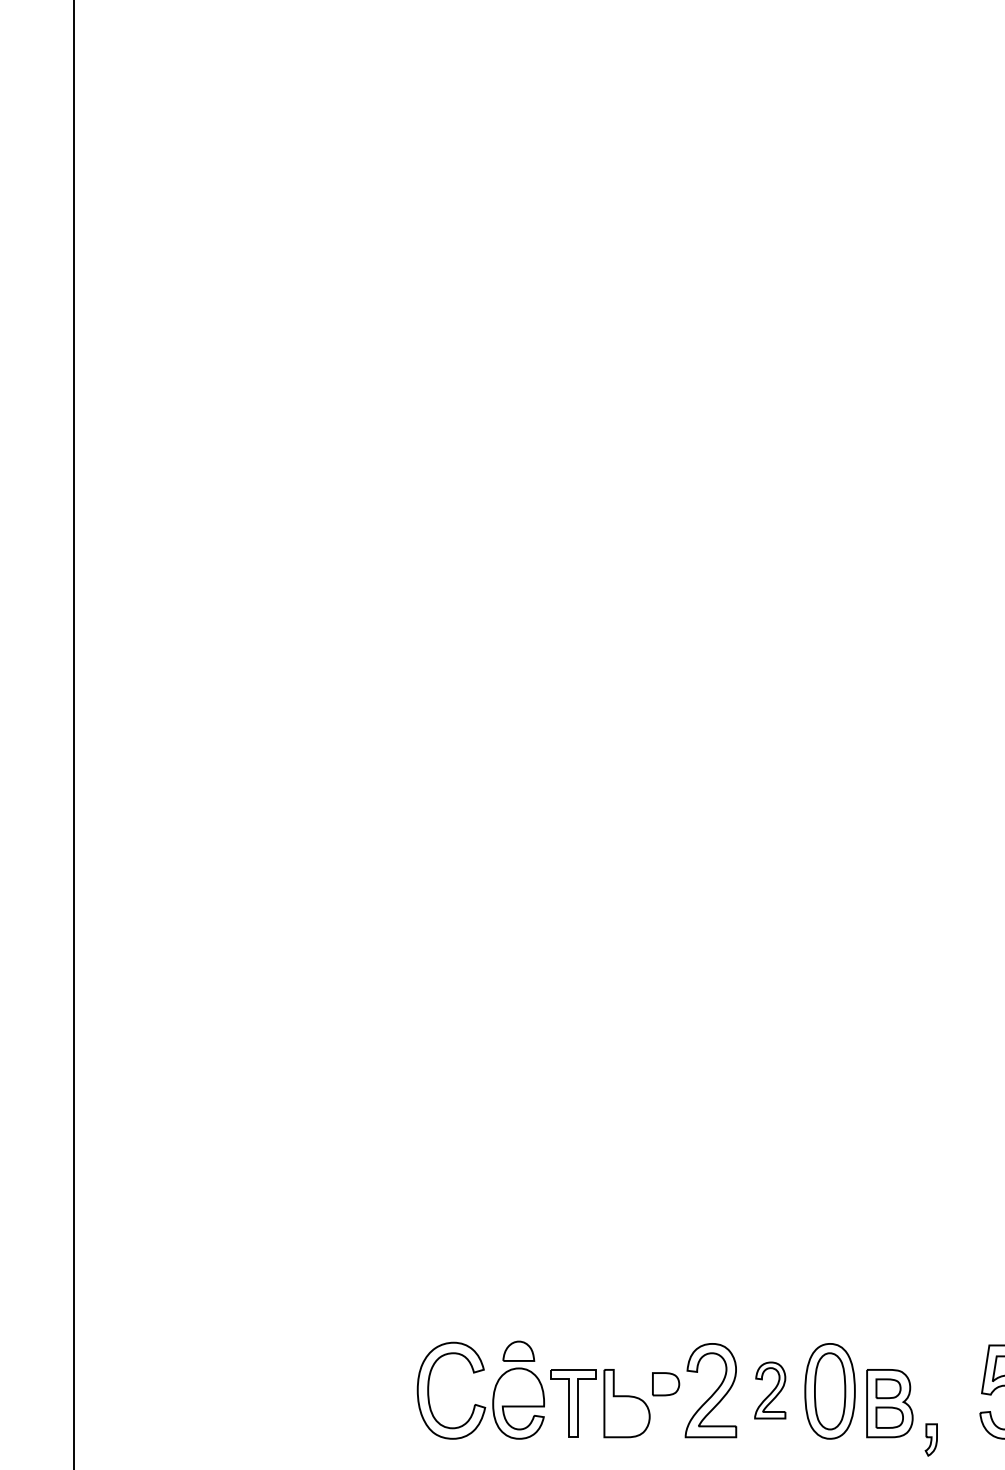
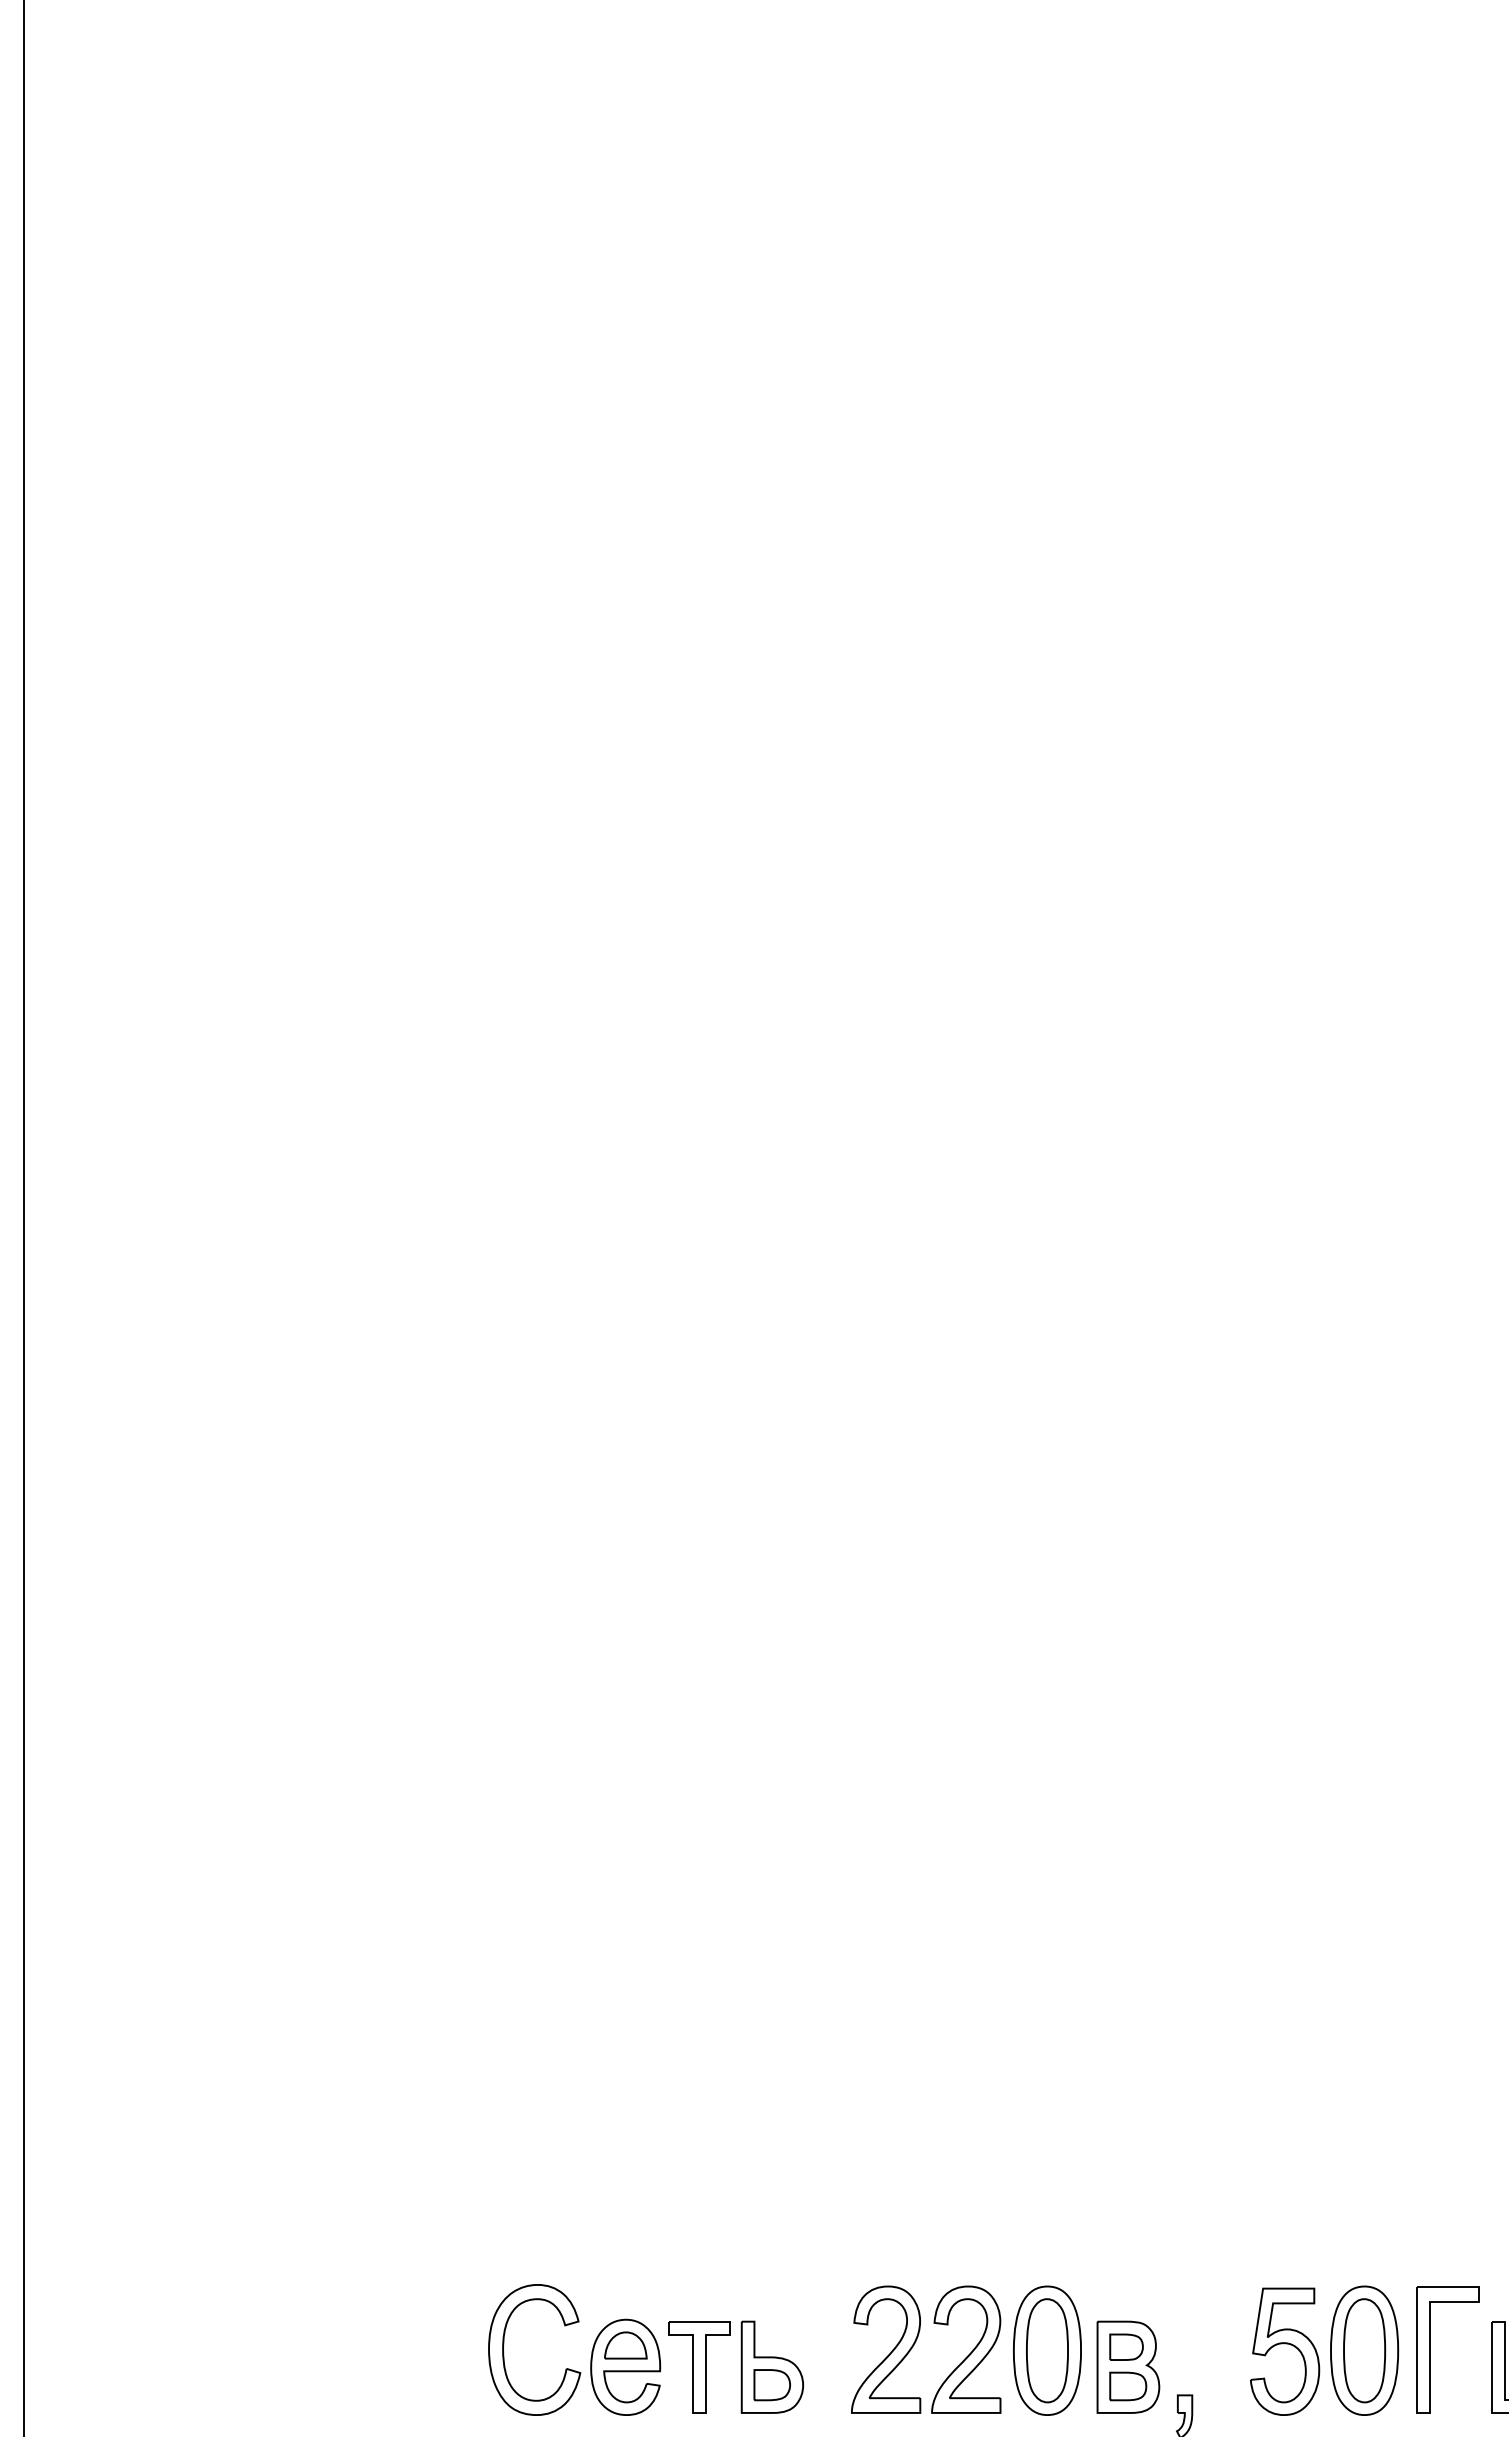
part: (518, 1351) -> (625, 2345), moved
part: (665, 1384) -> (771, 2385), moved
part: (770, 1390) -> (966, 2349), size x1.67

